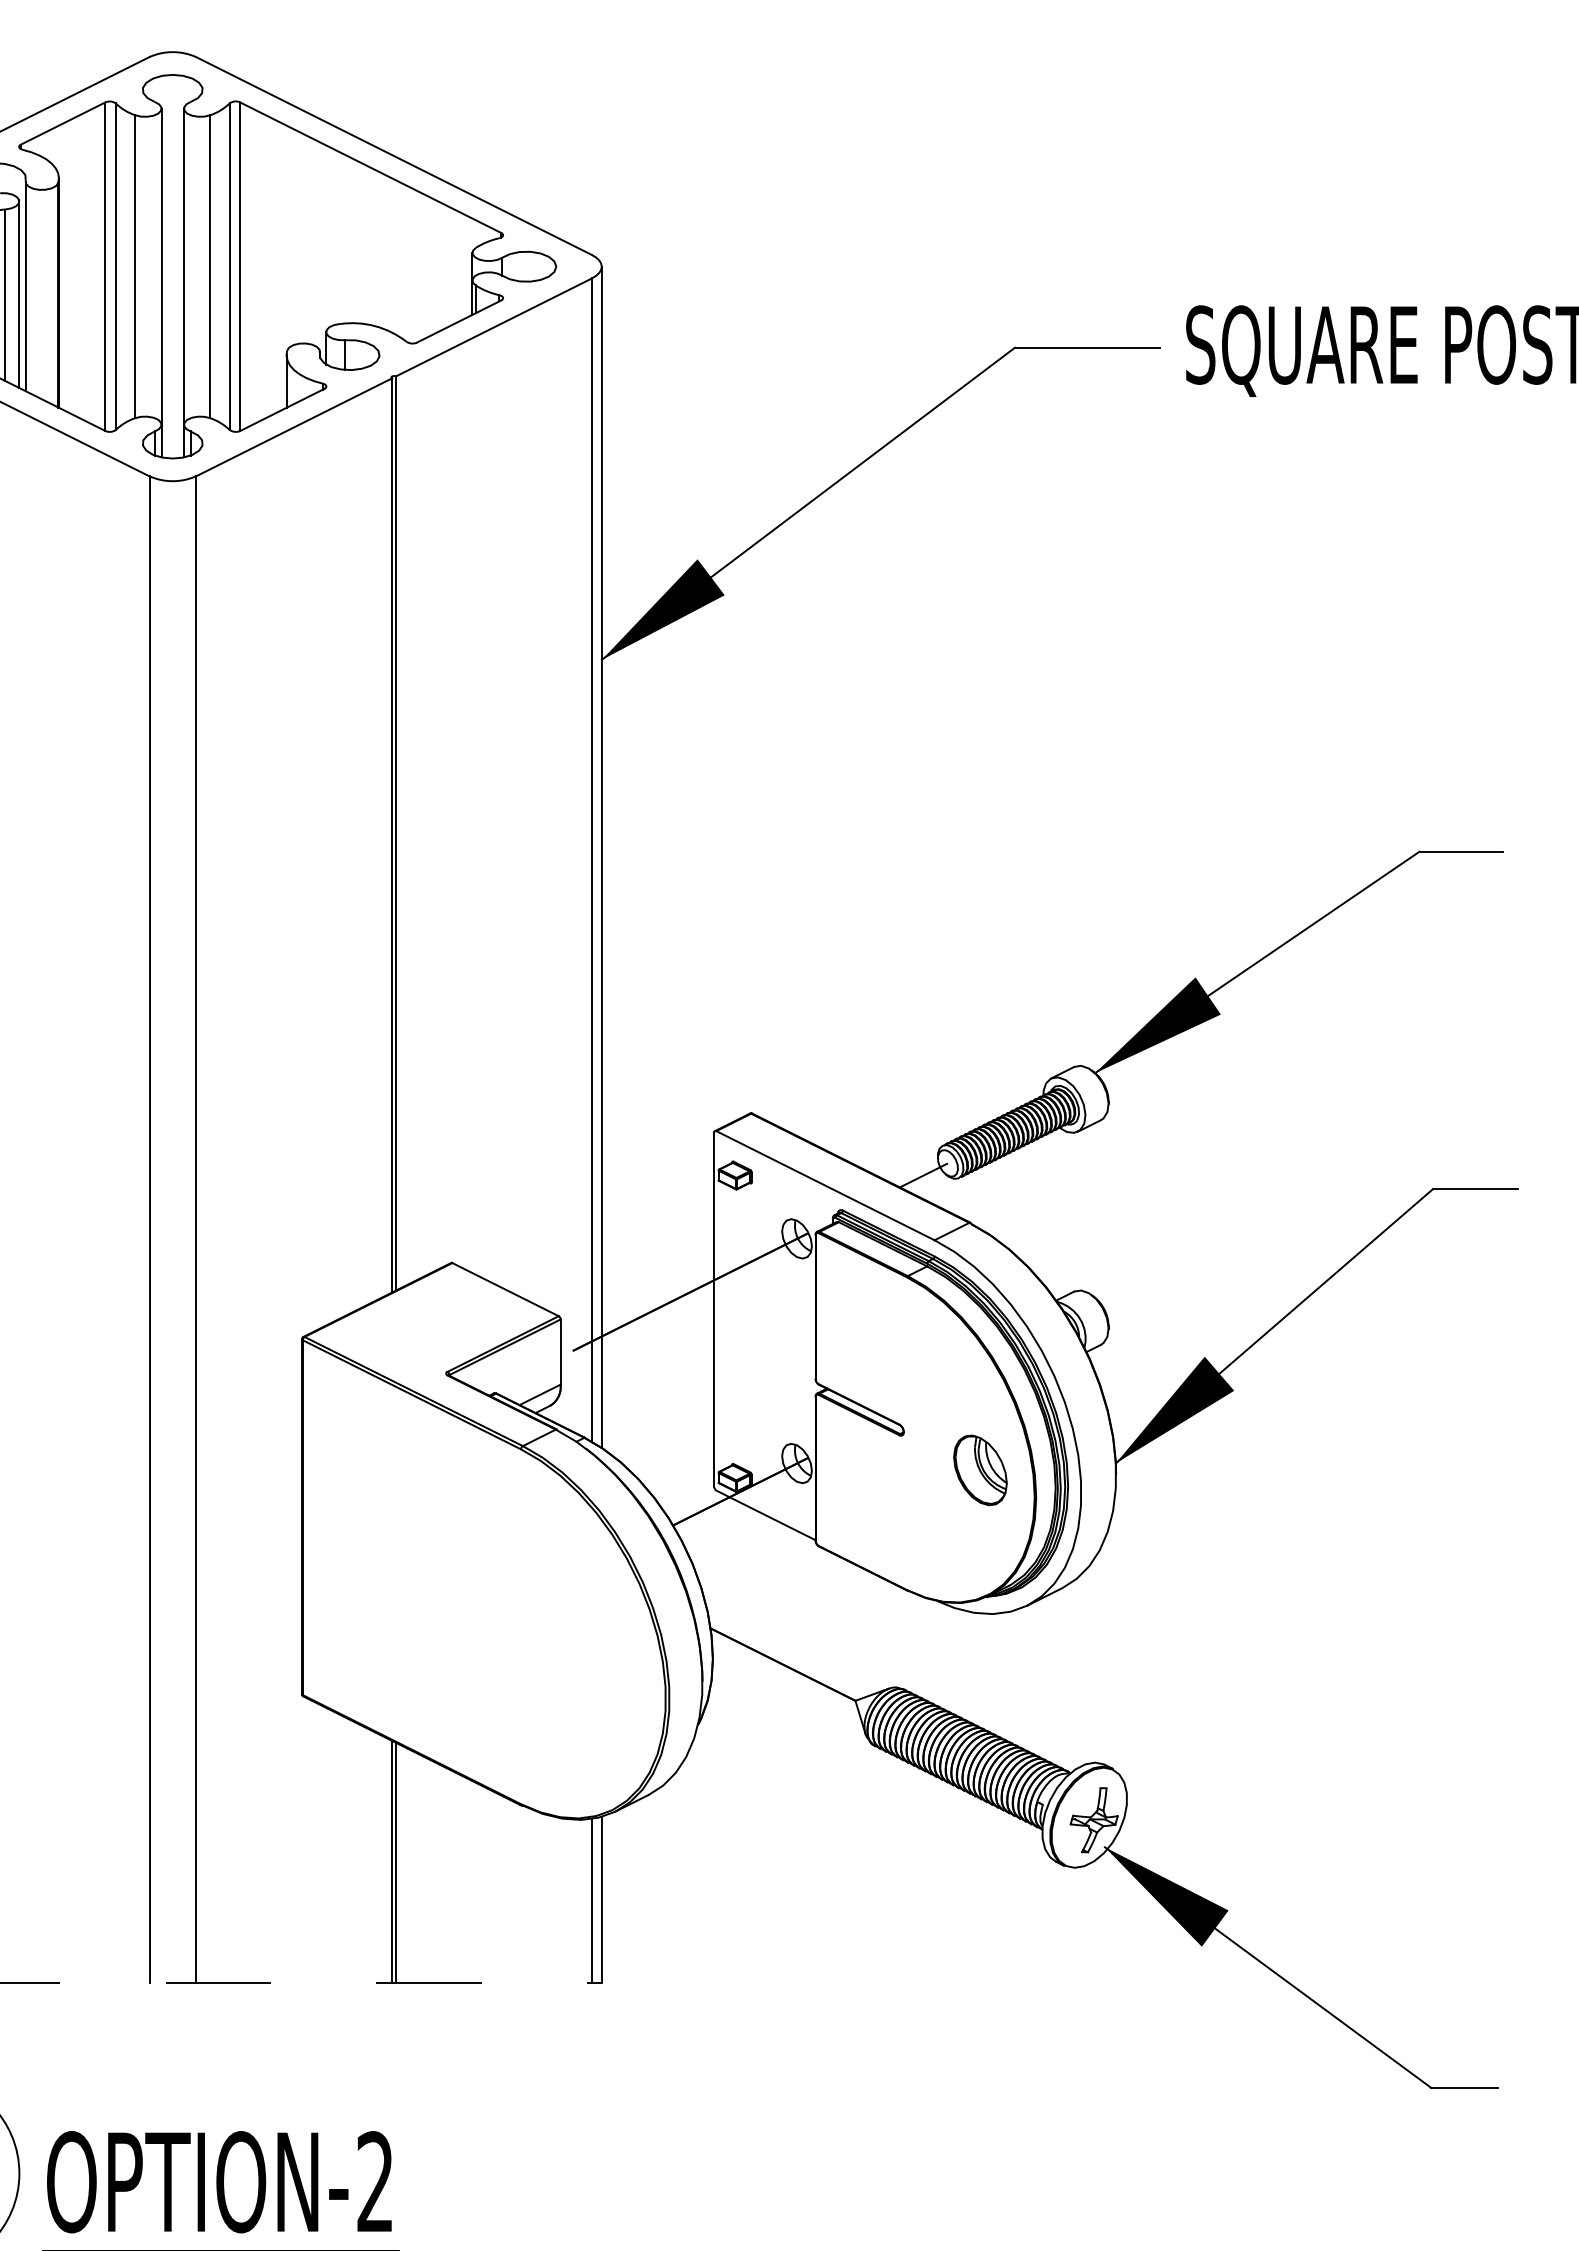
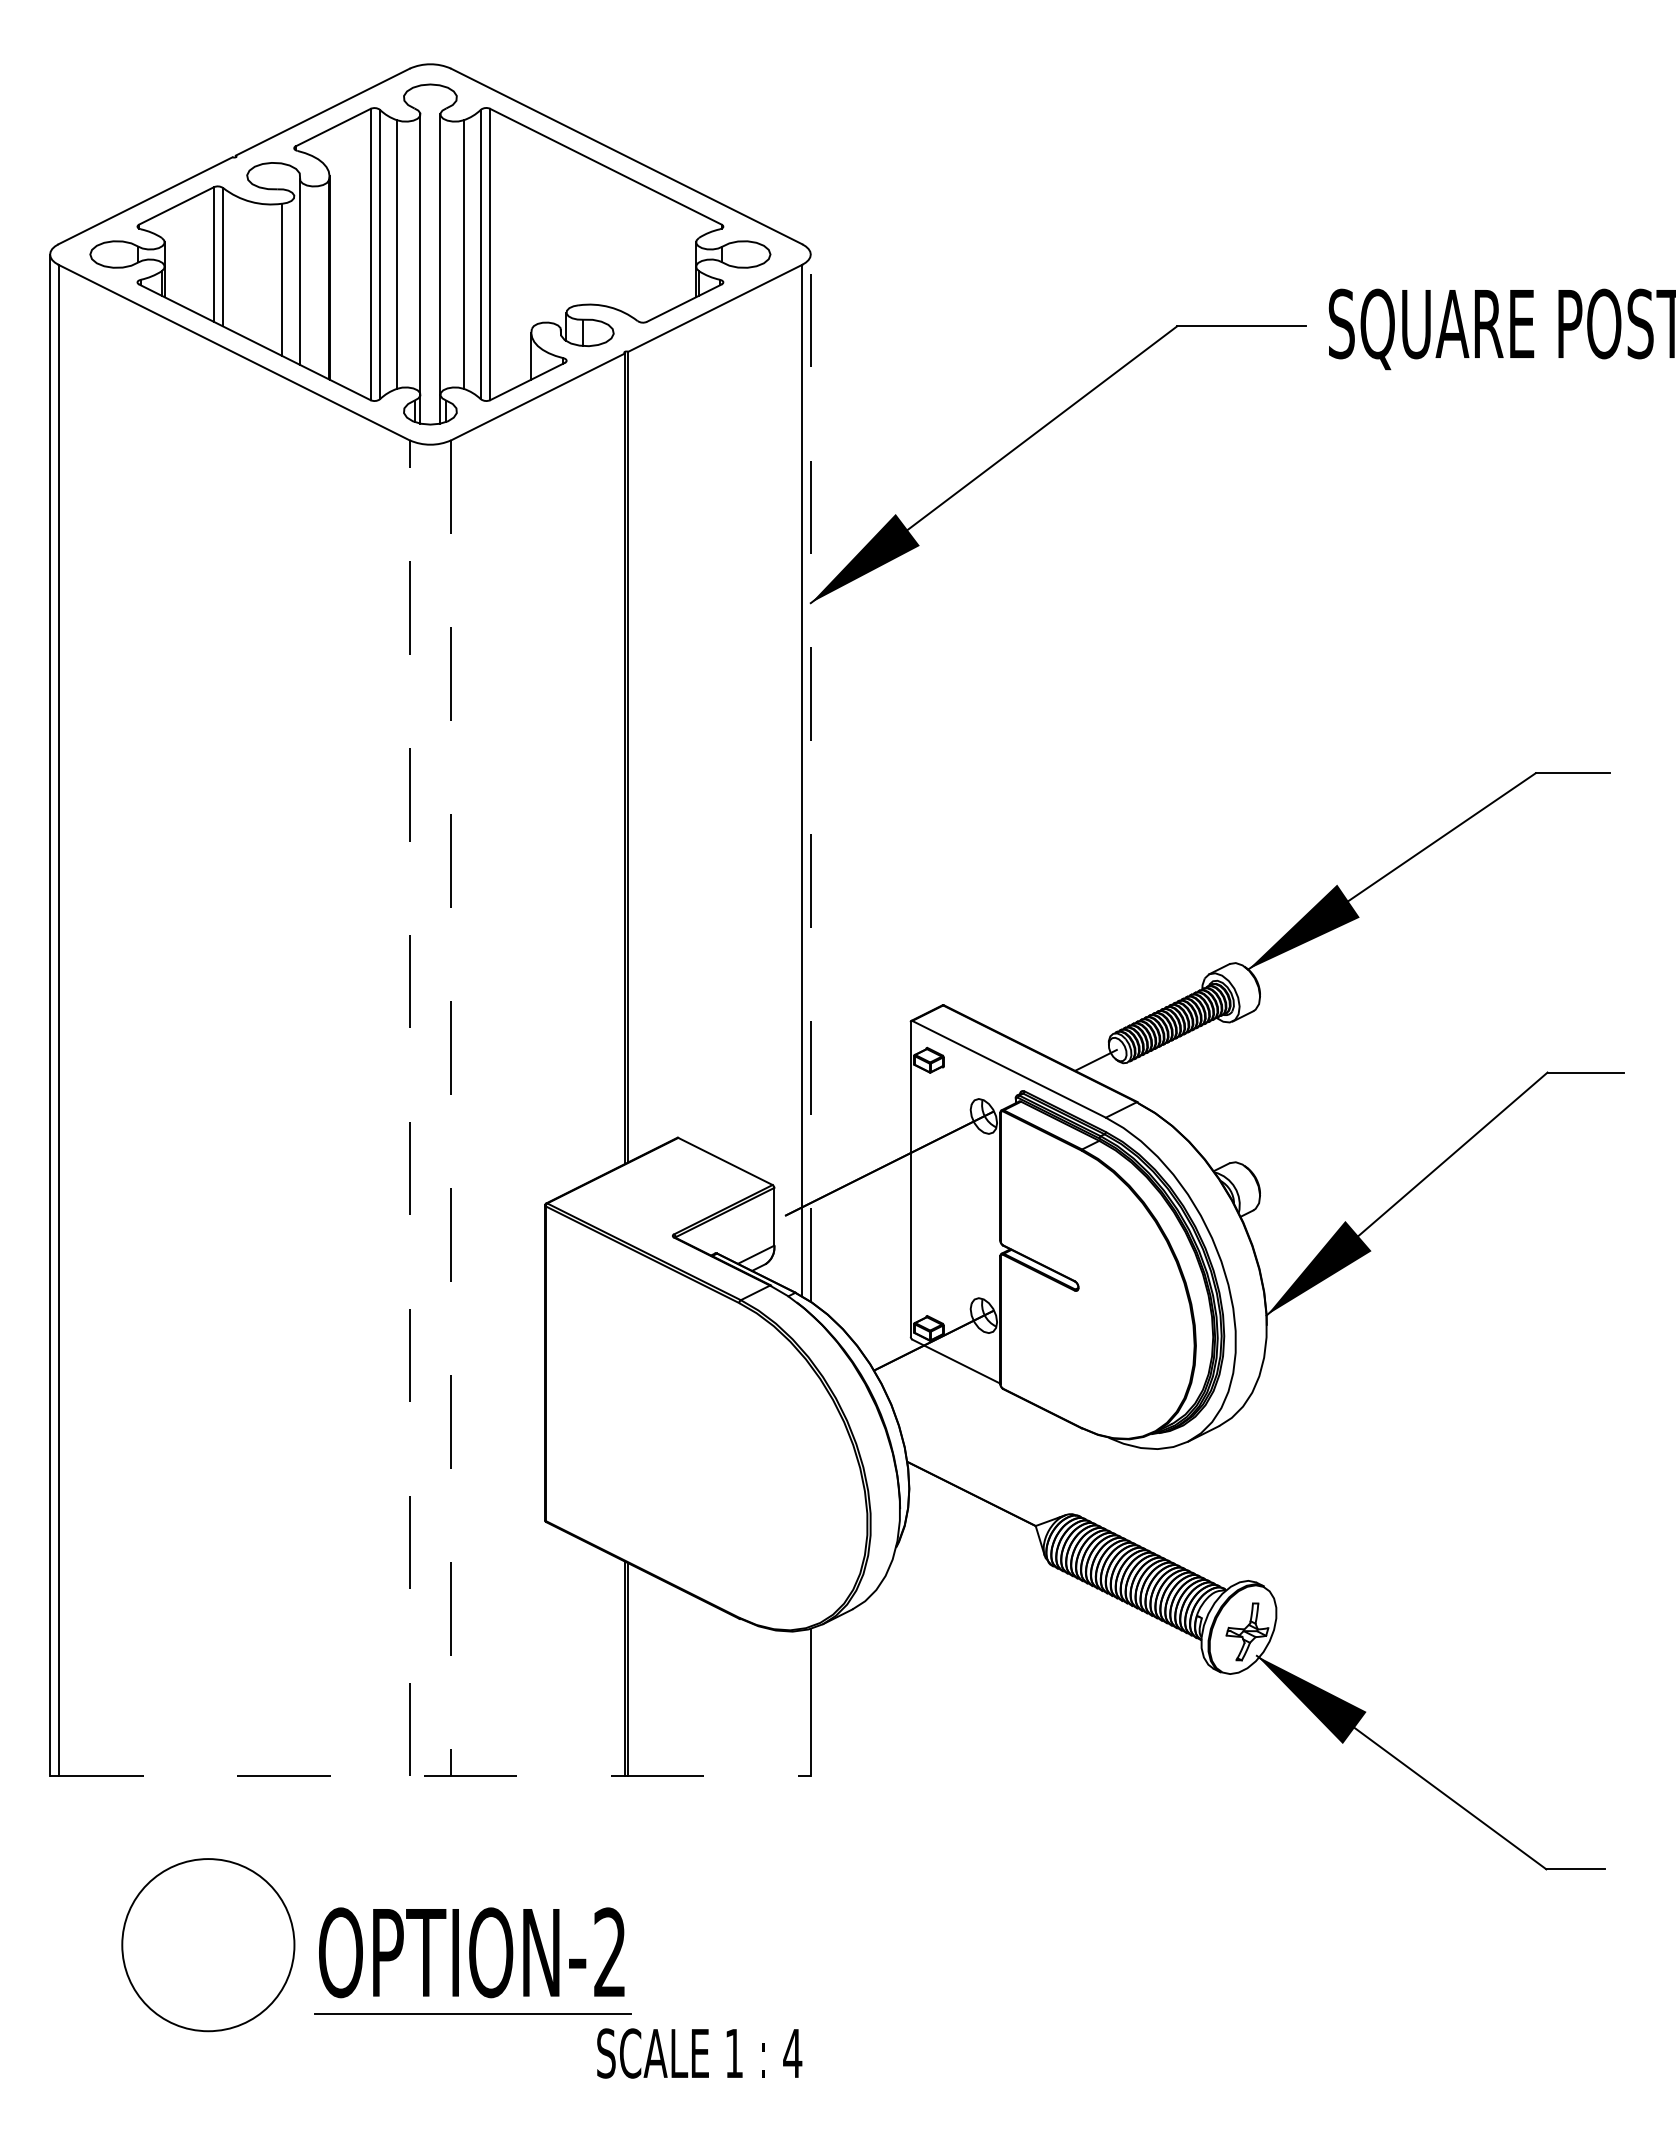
line: (19, 294) -> (294, 279), removed
line: (601, 857) -> (810, 778), solid -> dashed
line: (149, 1229) -> (409, 1108), solid -> dashed
line: (196, 1229) -> (451, 1108), solid -> dashed
part: (980, 1470) -> (1146, 1321), removed
line: (592, 1900) -> (802, 1703), removed

